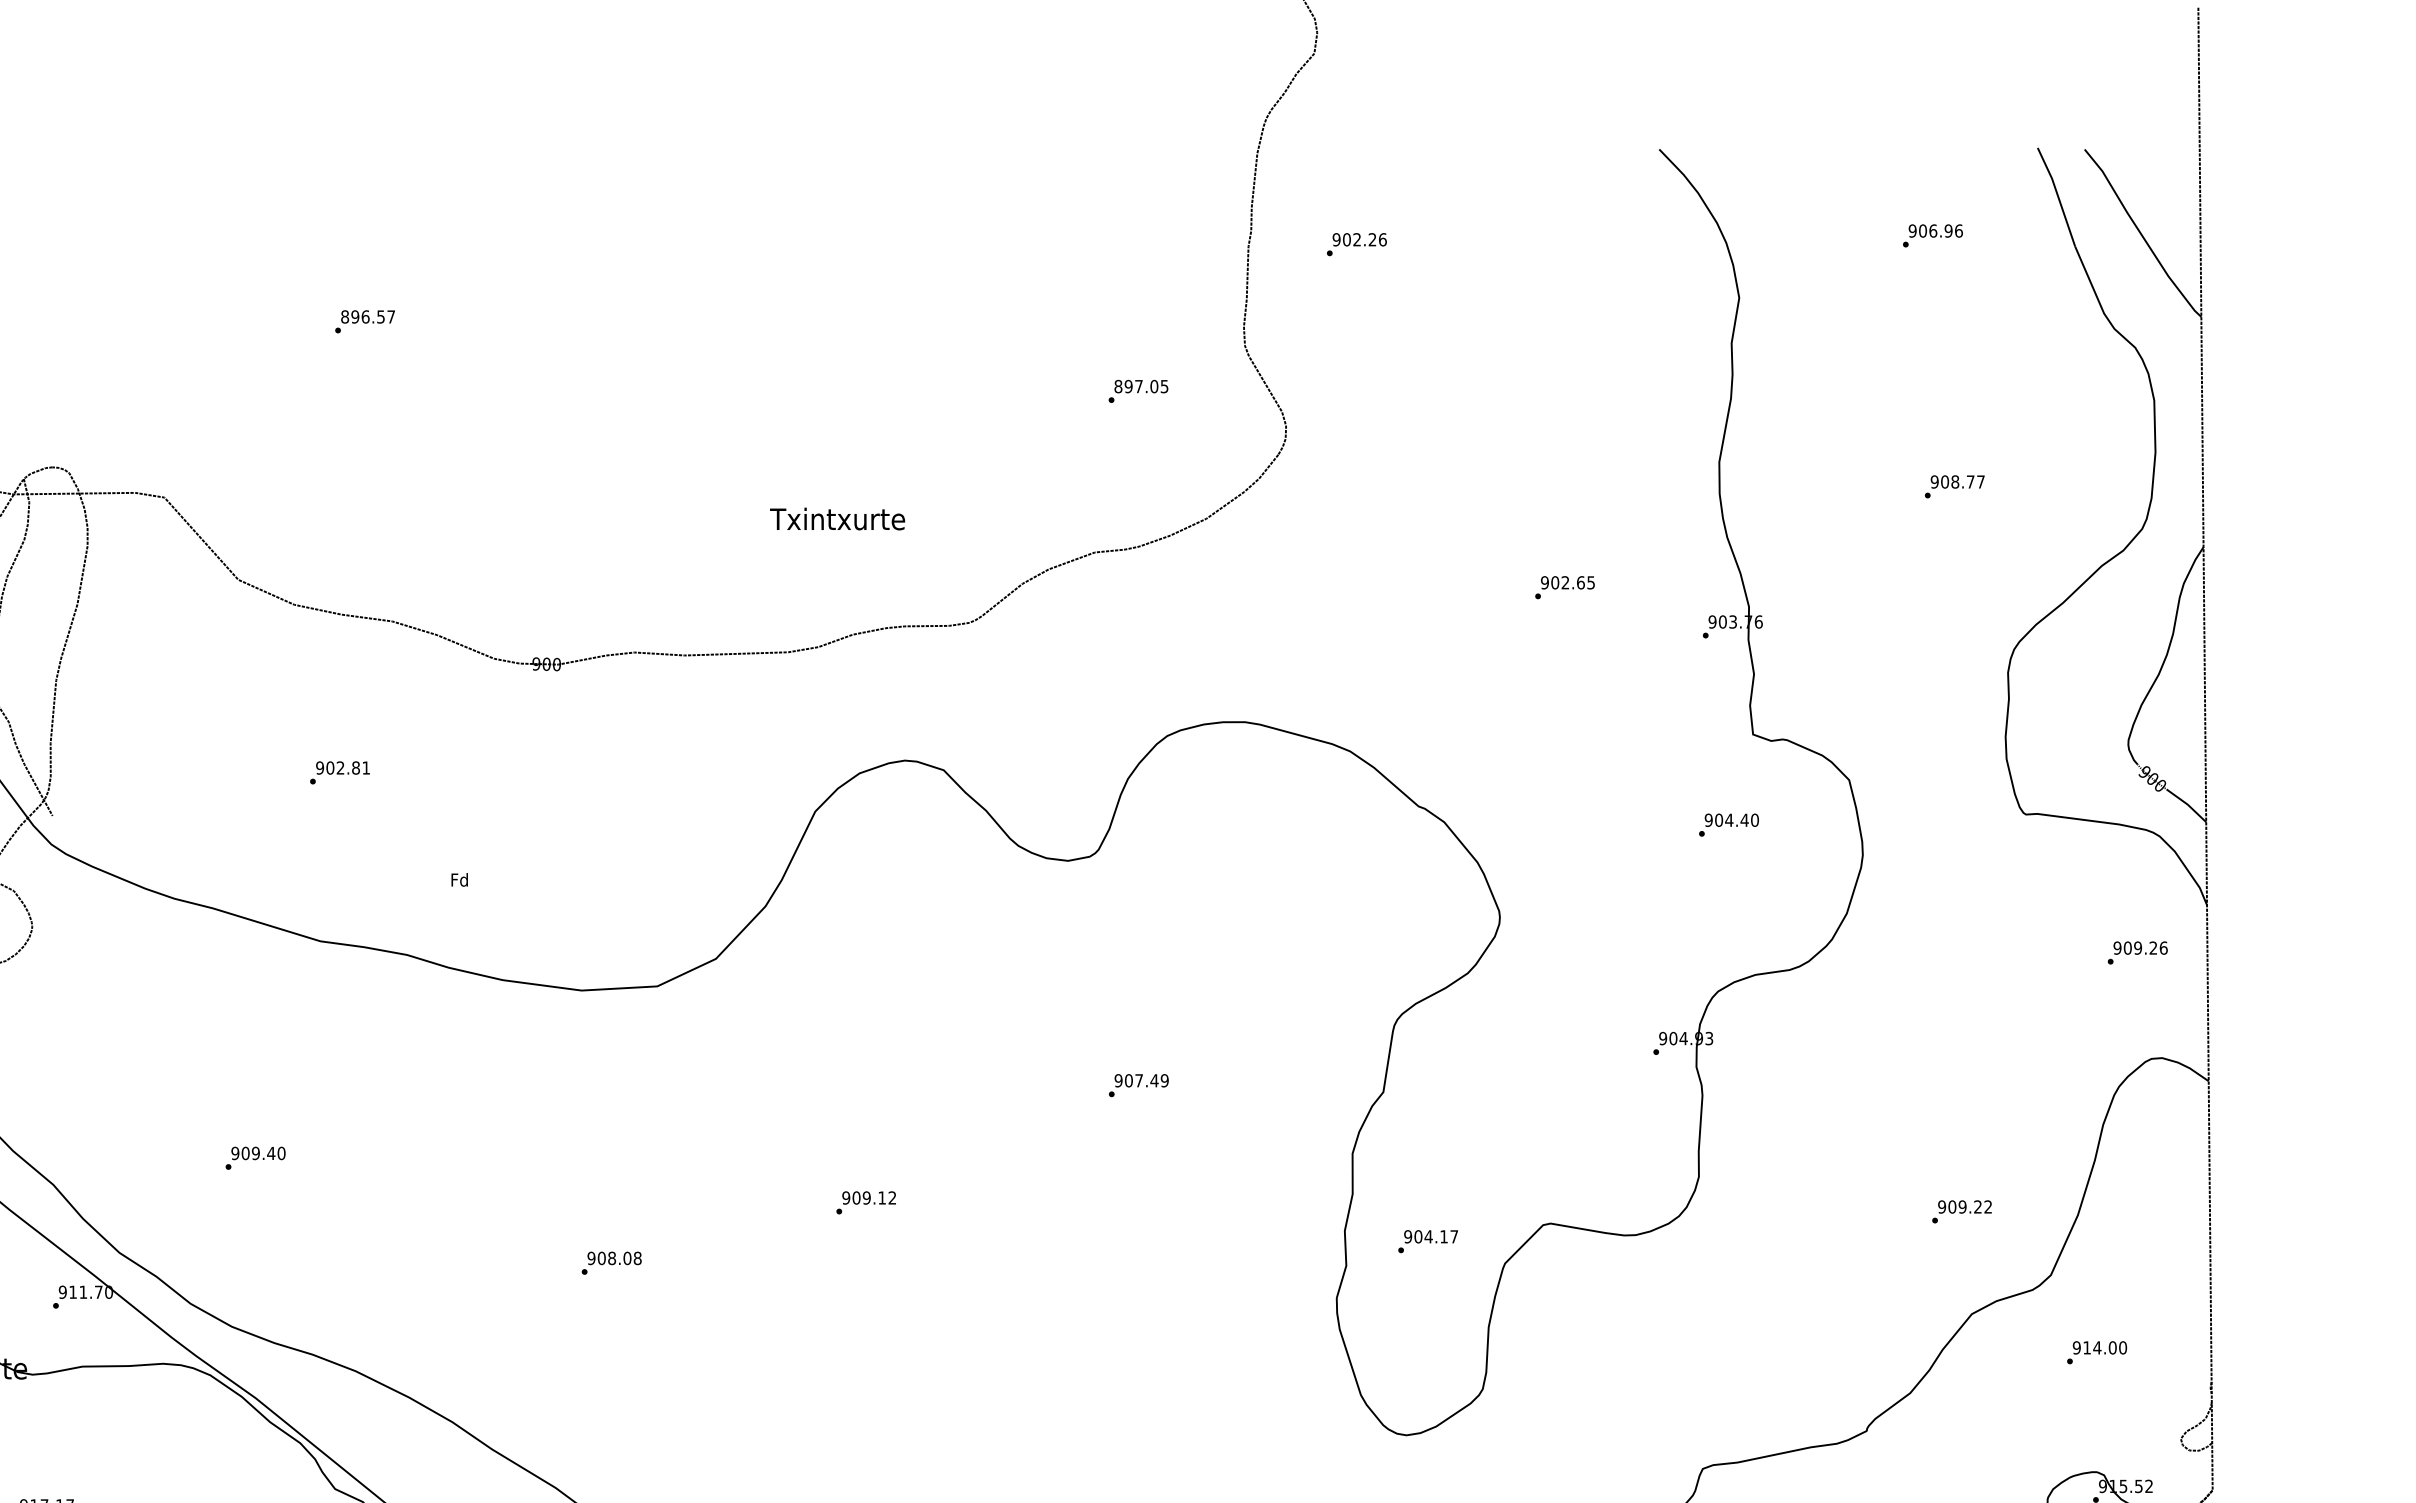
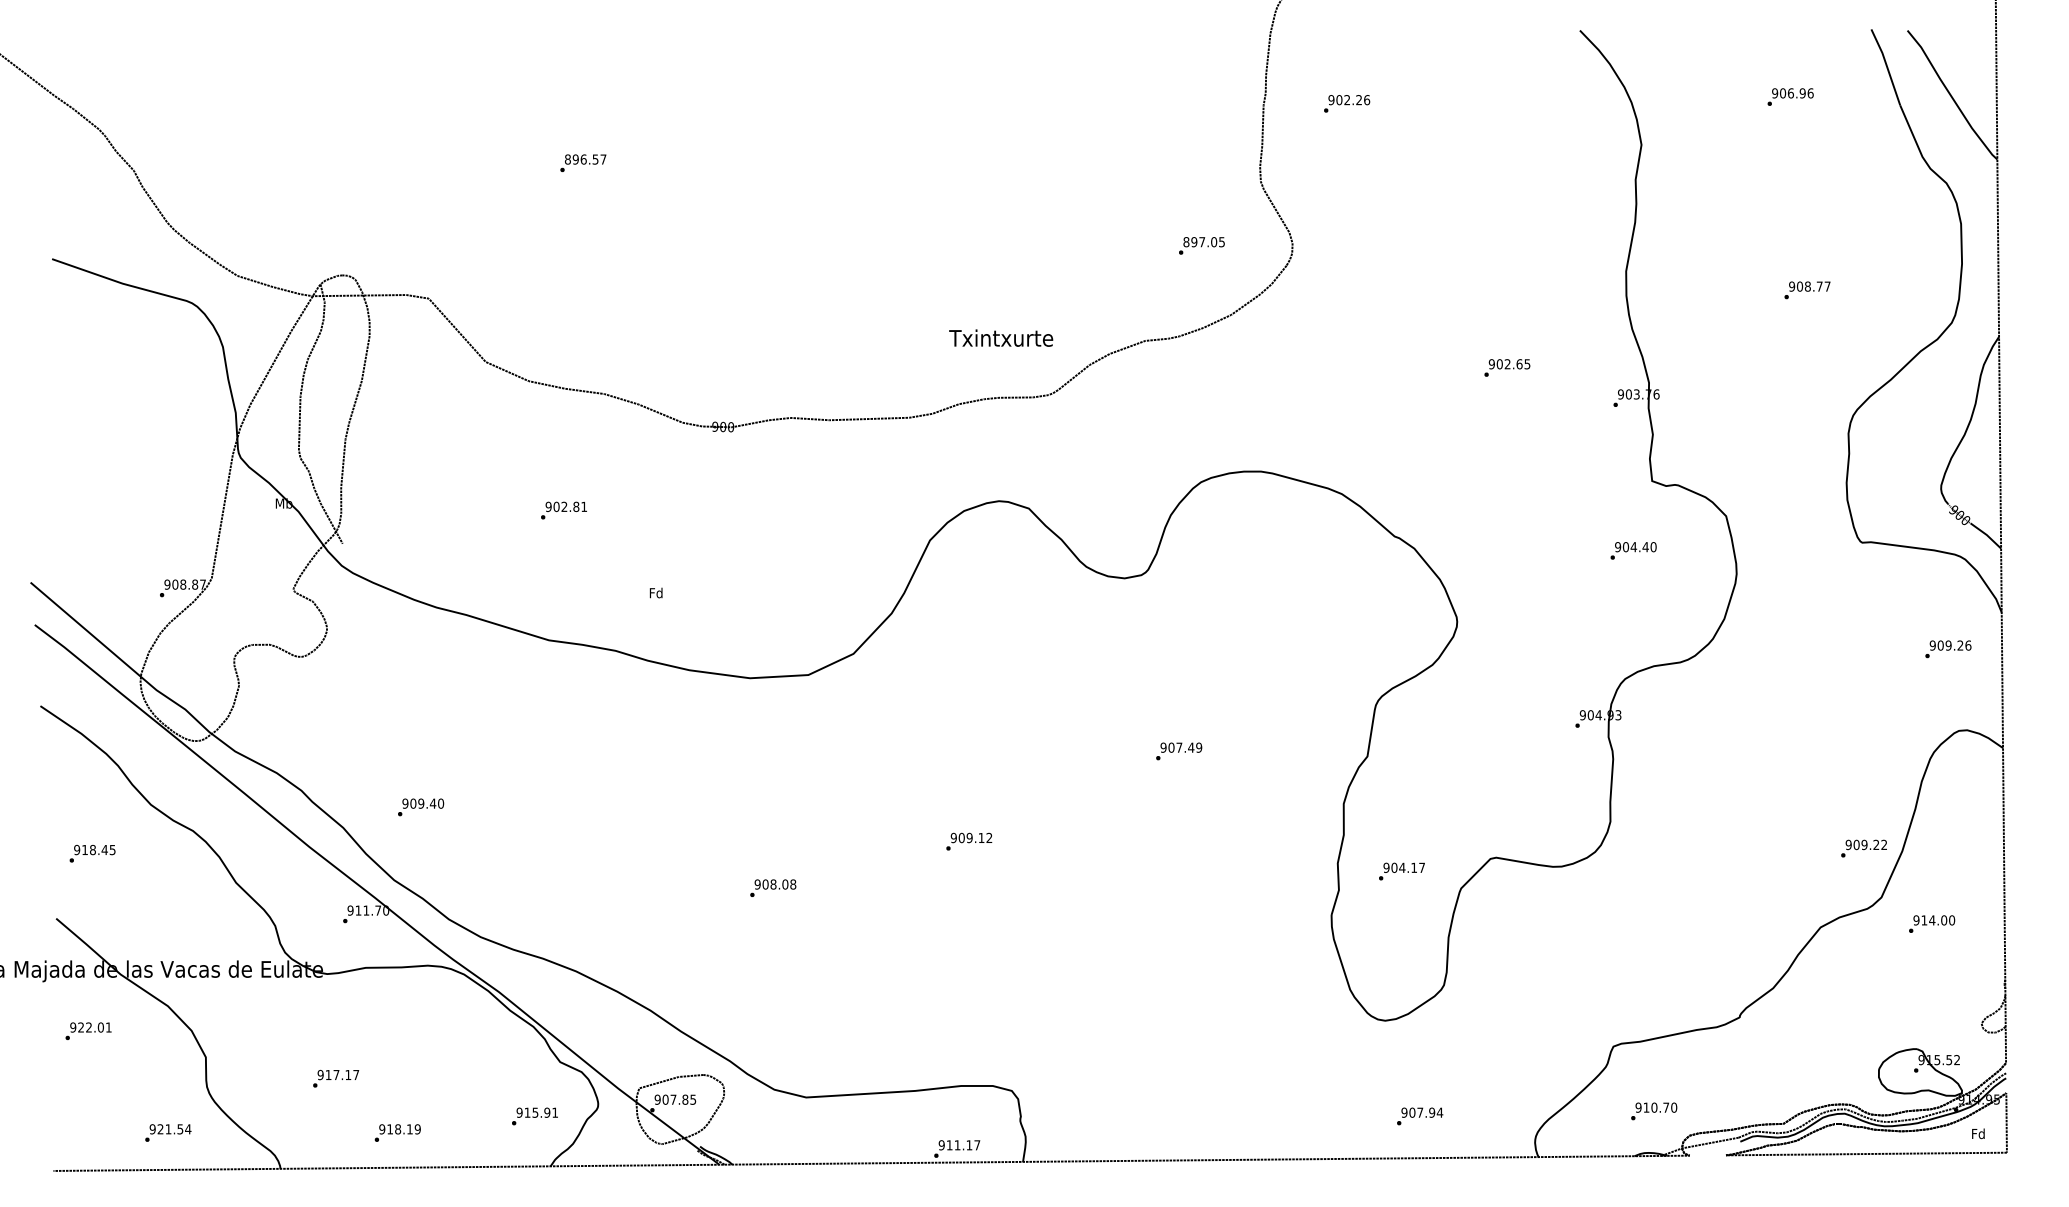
text: (1137, 390) -> (1201, 245), moved
text: (838, 518) -> (1001, 337), moved
text: (256, 1158) -> (421, 807), moved
text: (1961, 1211) -> (1863, 848), moved
text: (2097, 1351) -> (1932, 923), moved

